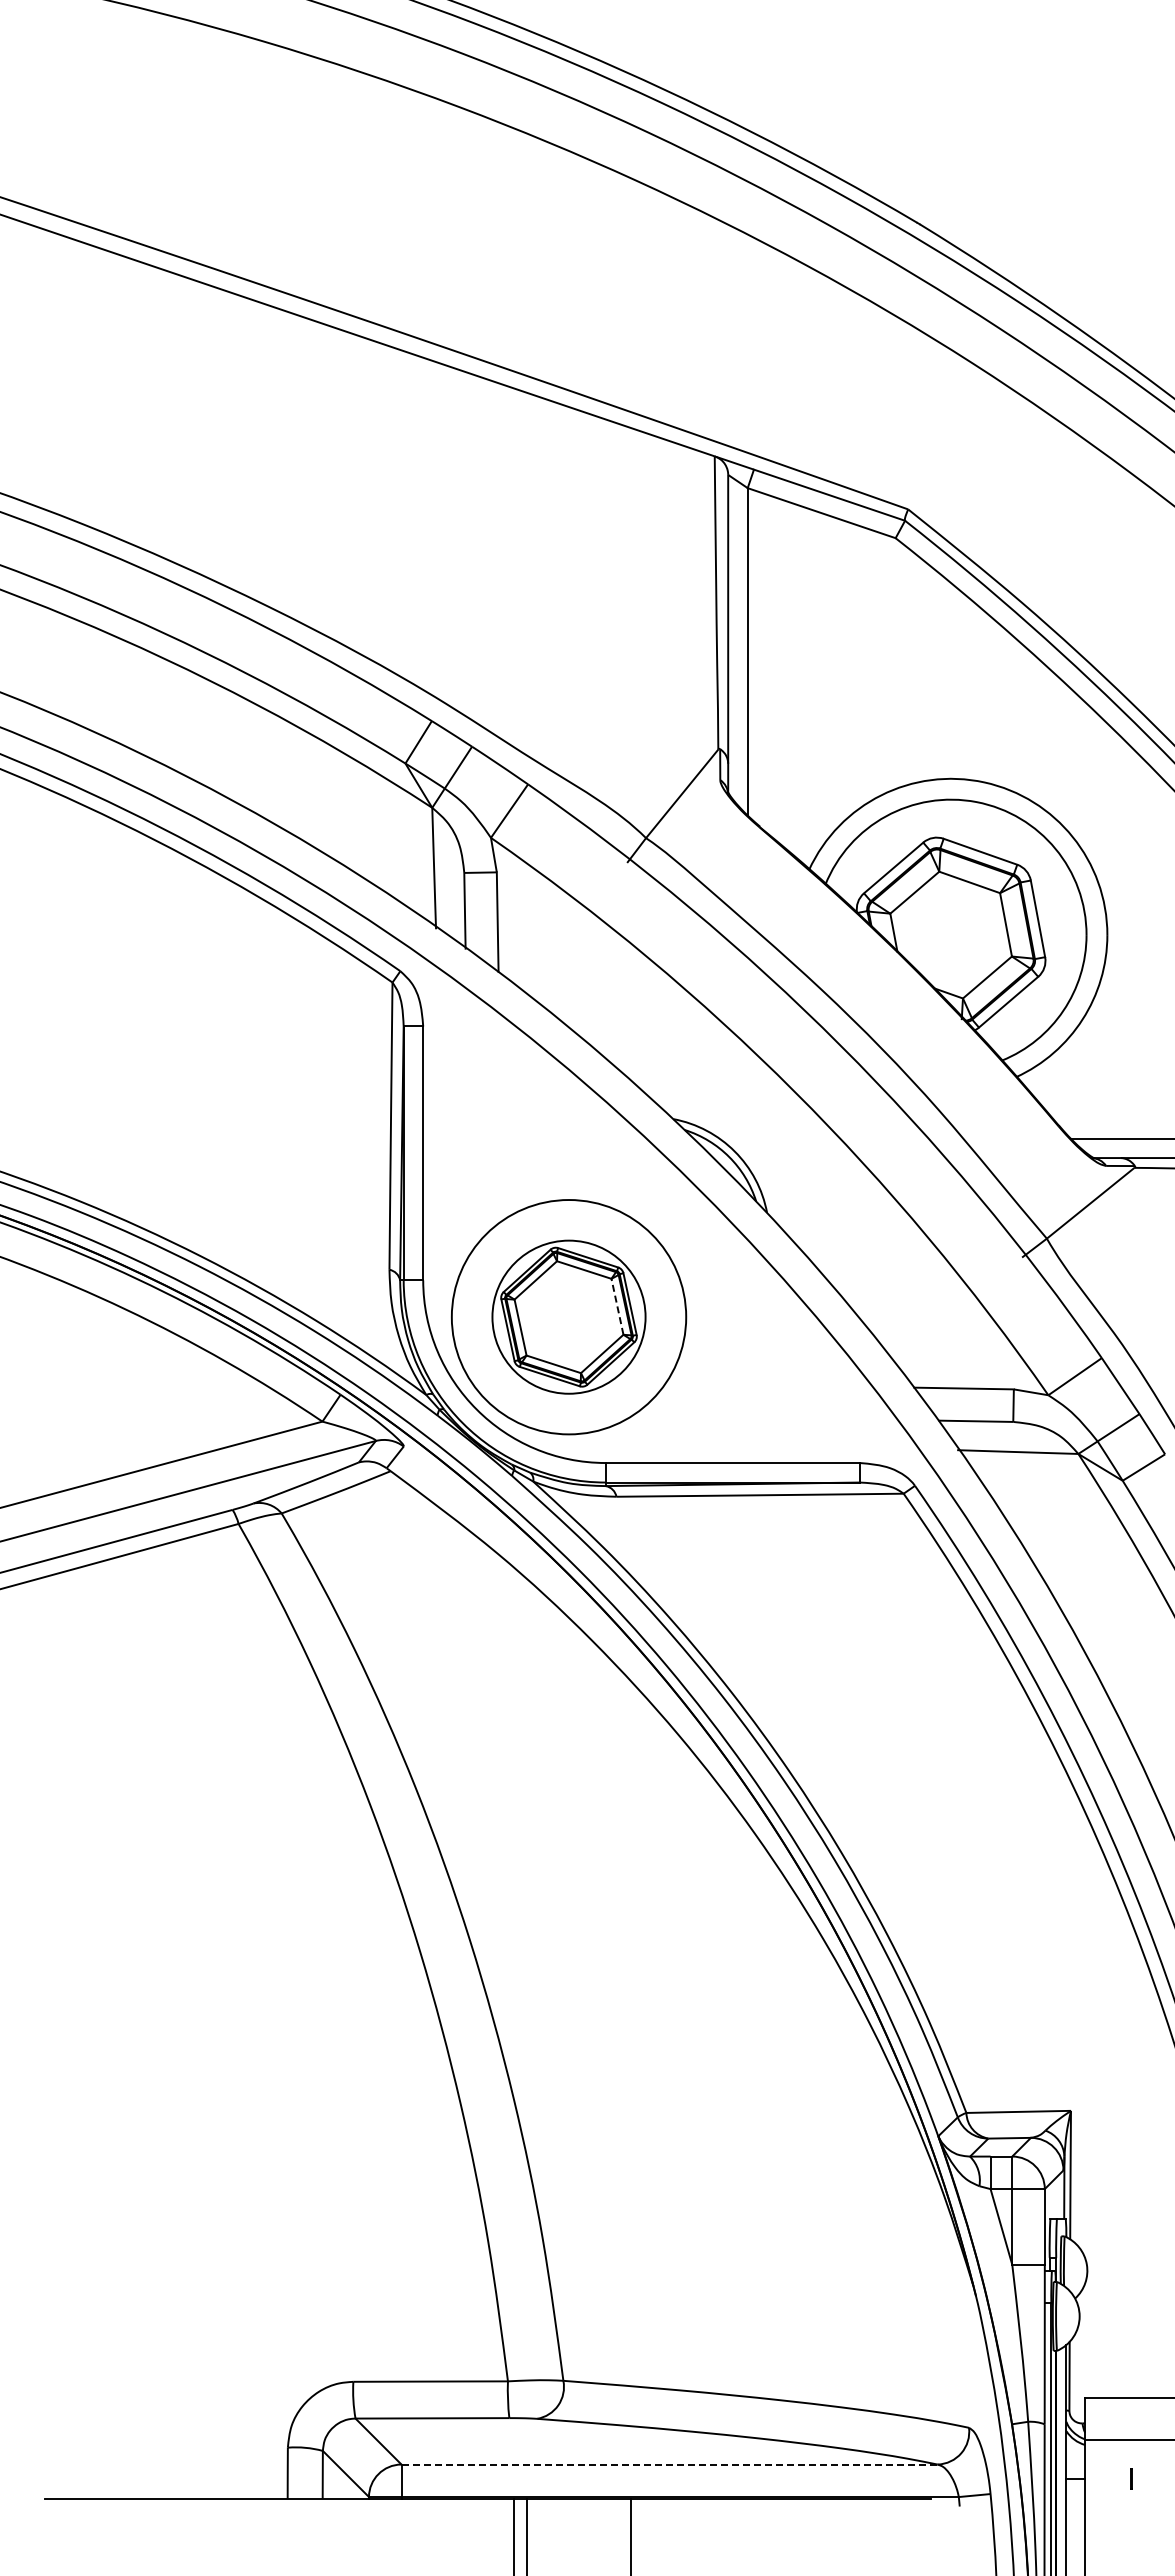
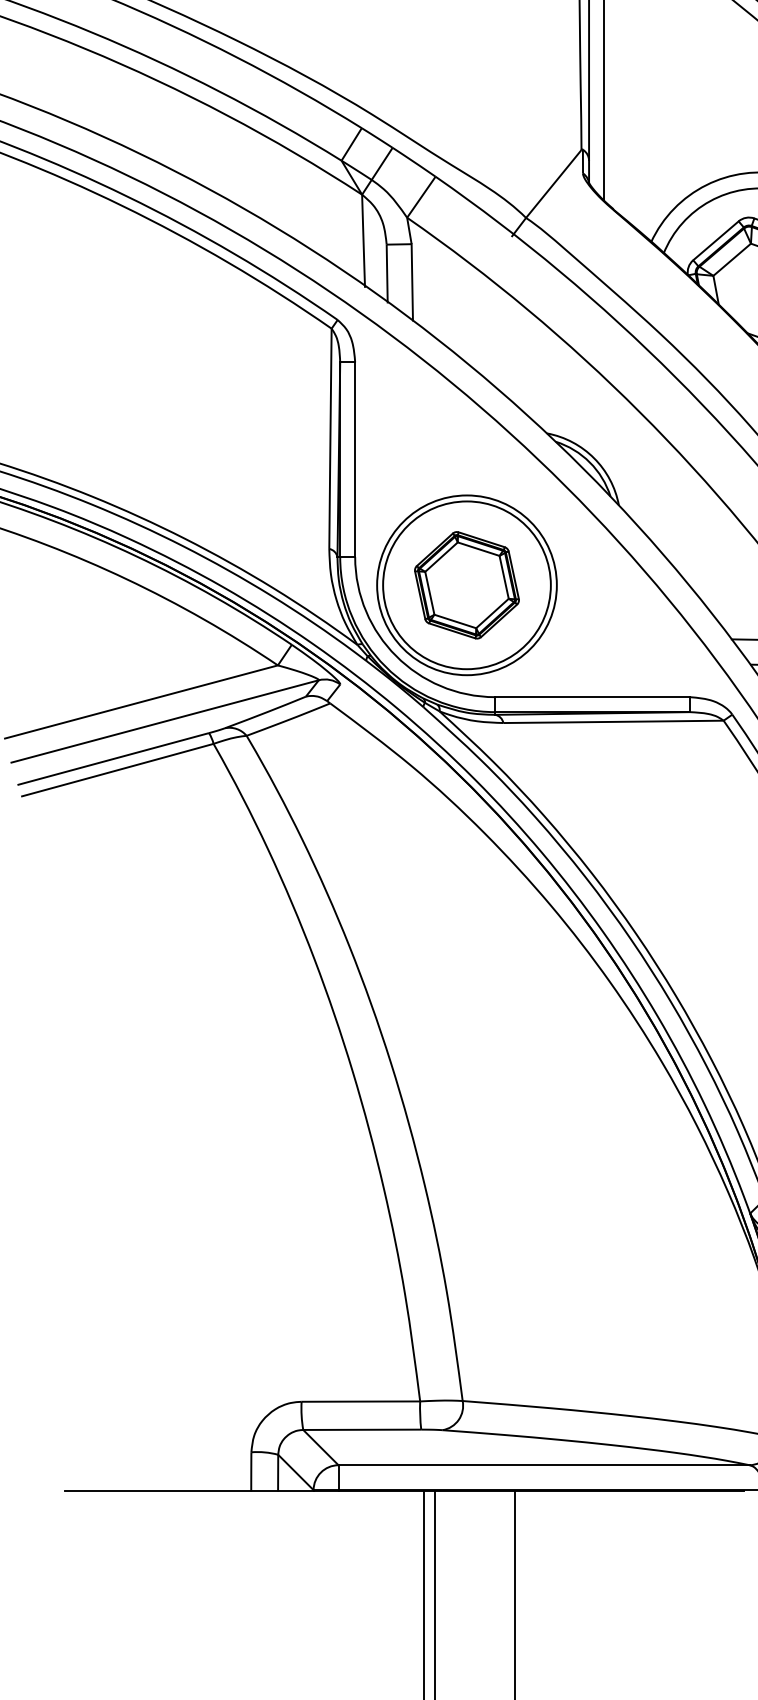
line: (617, 1306) -> (504, 577), dashed -> solid
circle: (568, 1316) -> (466, 584), size x1.43
line: (670, 2464) -> (544, 1465), dashed -> solid

